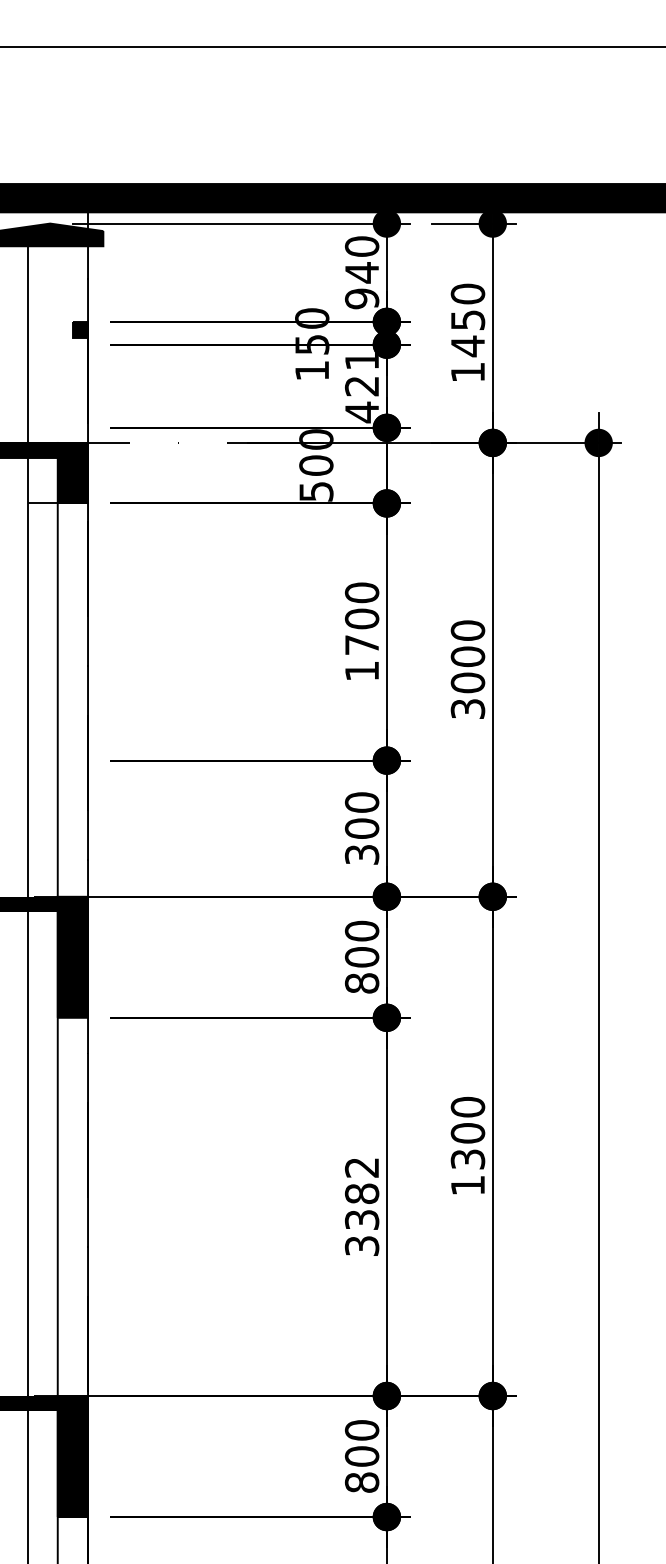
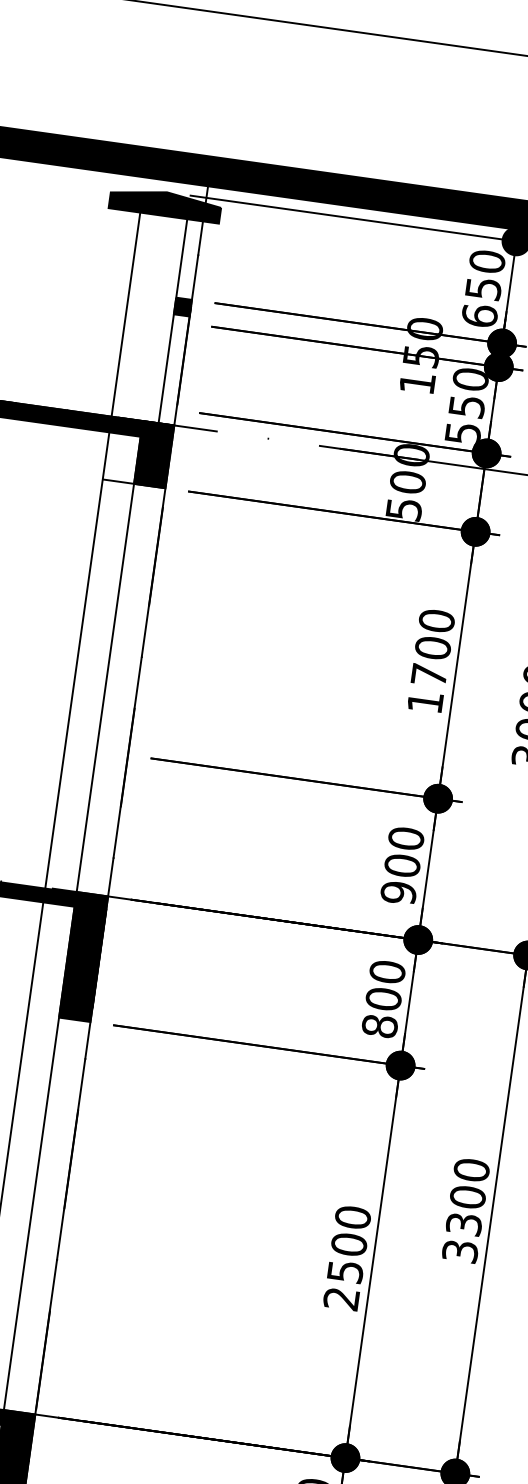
text: (361, 285) -> (481, 301), 940 -> 650
line: (72, 344) -> (172, 321), added
text: (361, 386) -> (466, 406), 421 -> 550
text: (362, 854) -> (399, 892), 300 -> 900
text: (467, 1185) -> (459, 1251), 1300 -> 3300
text: (361, 1206) -> (346, 1257), 3382 -> 2500

